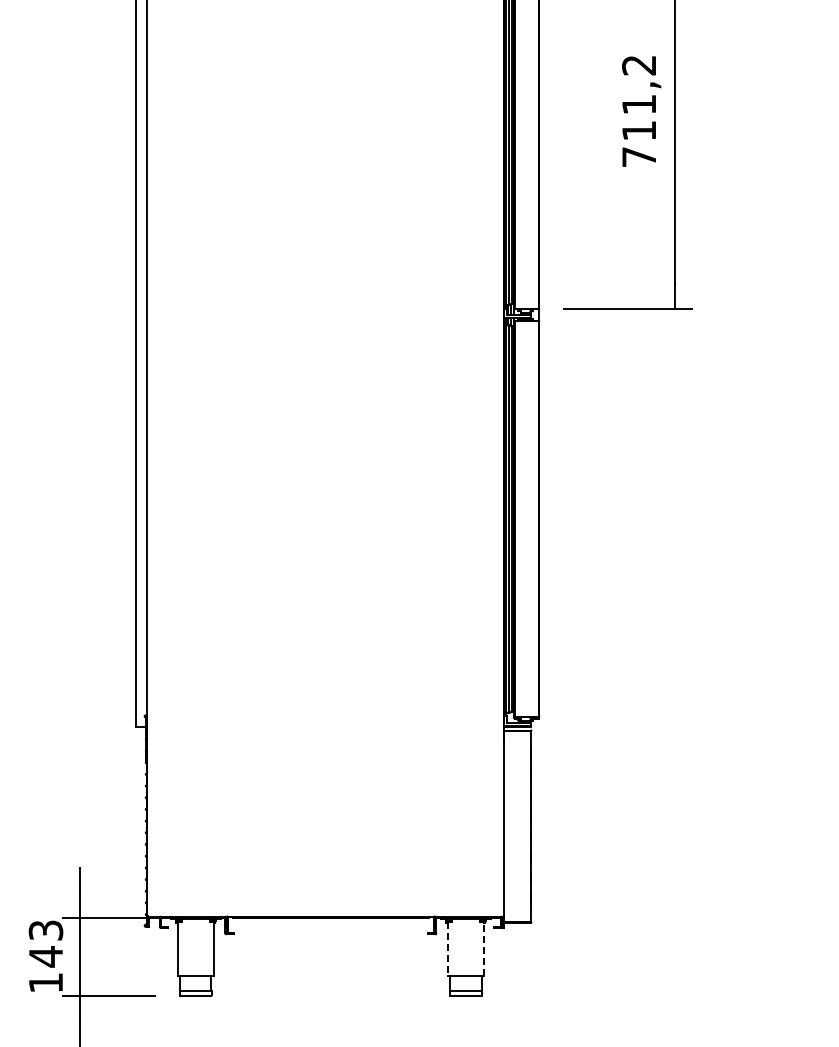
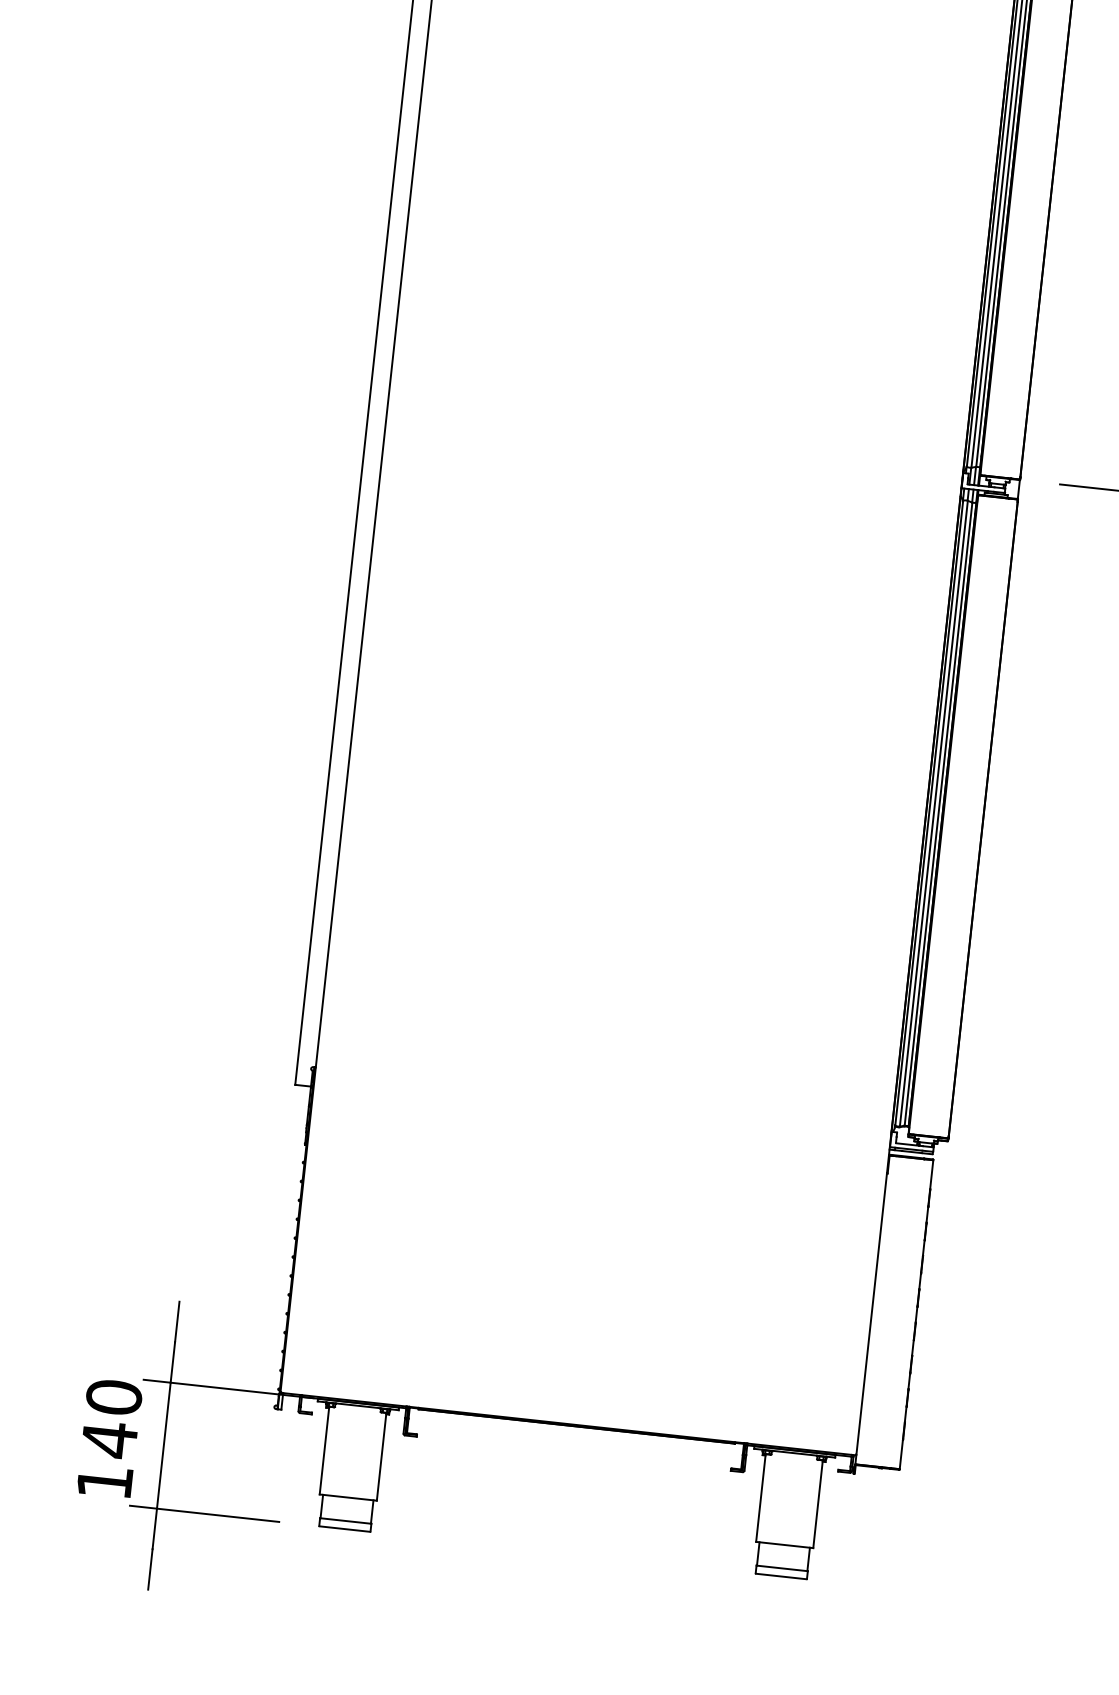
text: (45, 930) -> (113, 1397), 143 -> 140
line: (483, 948) -> (817, 1503), dashed -> solid
line: (448, 949) -> (761, 1498), dashed -> solid

